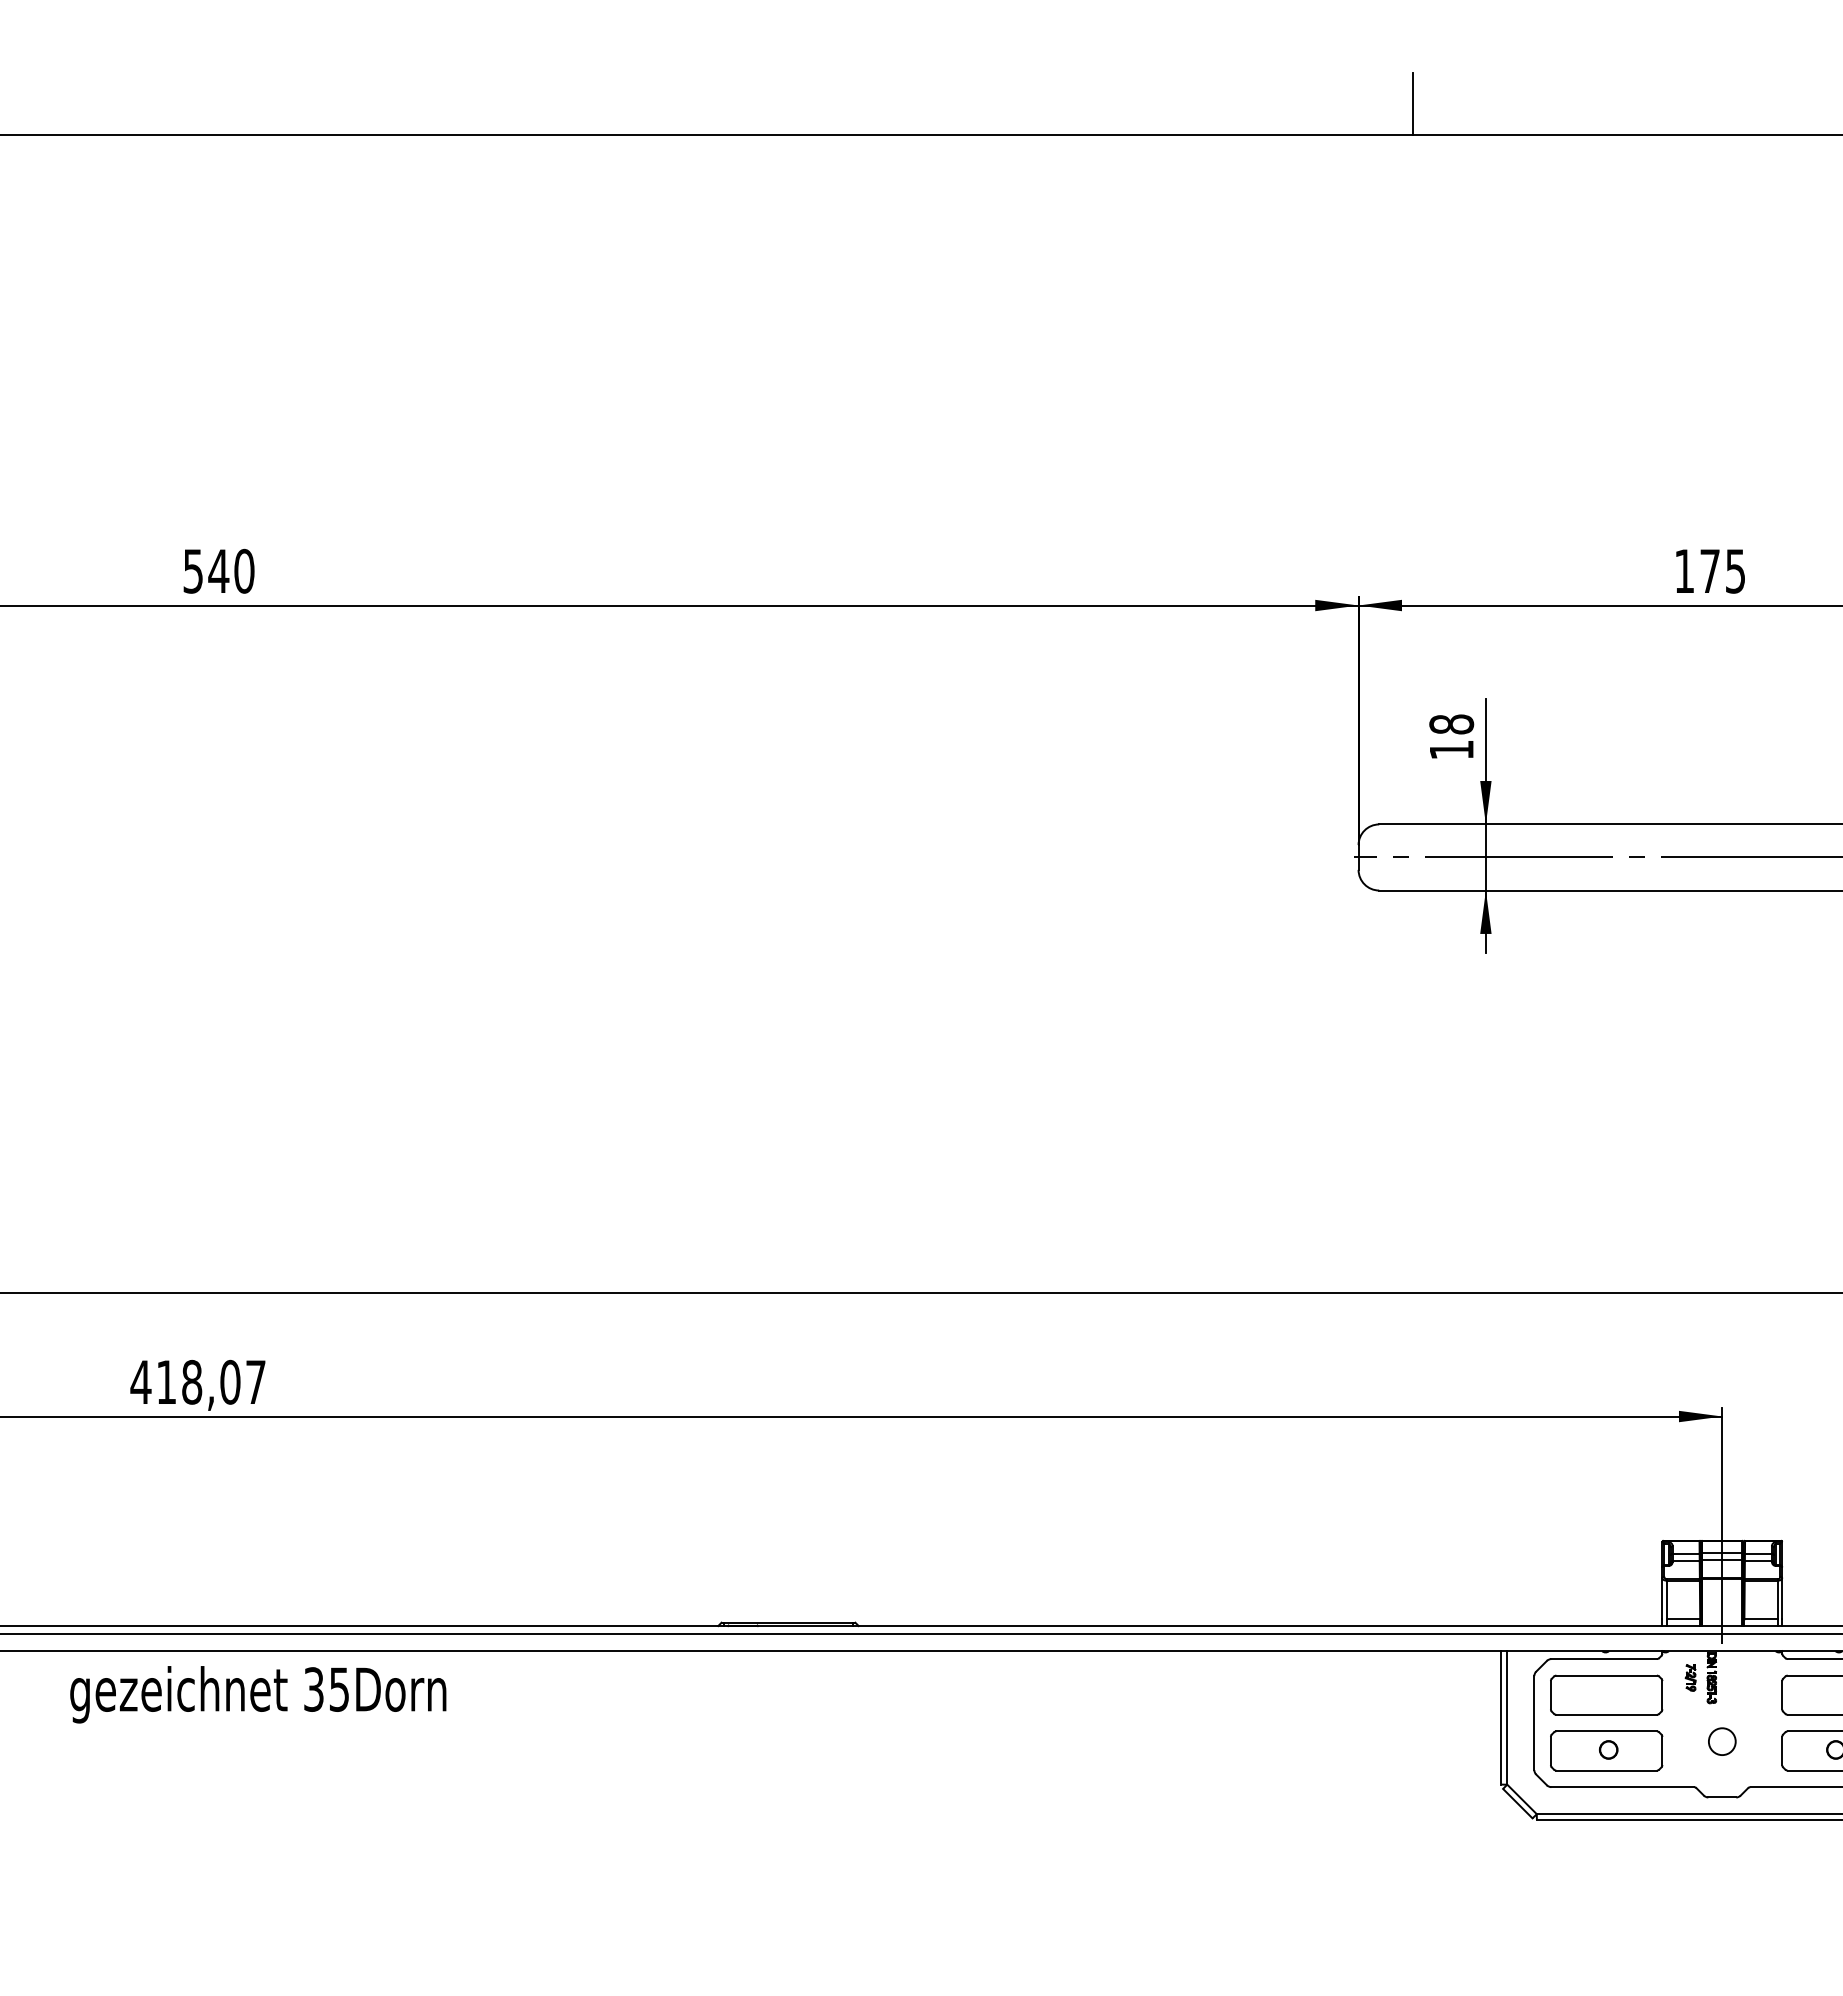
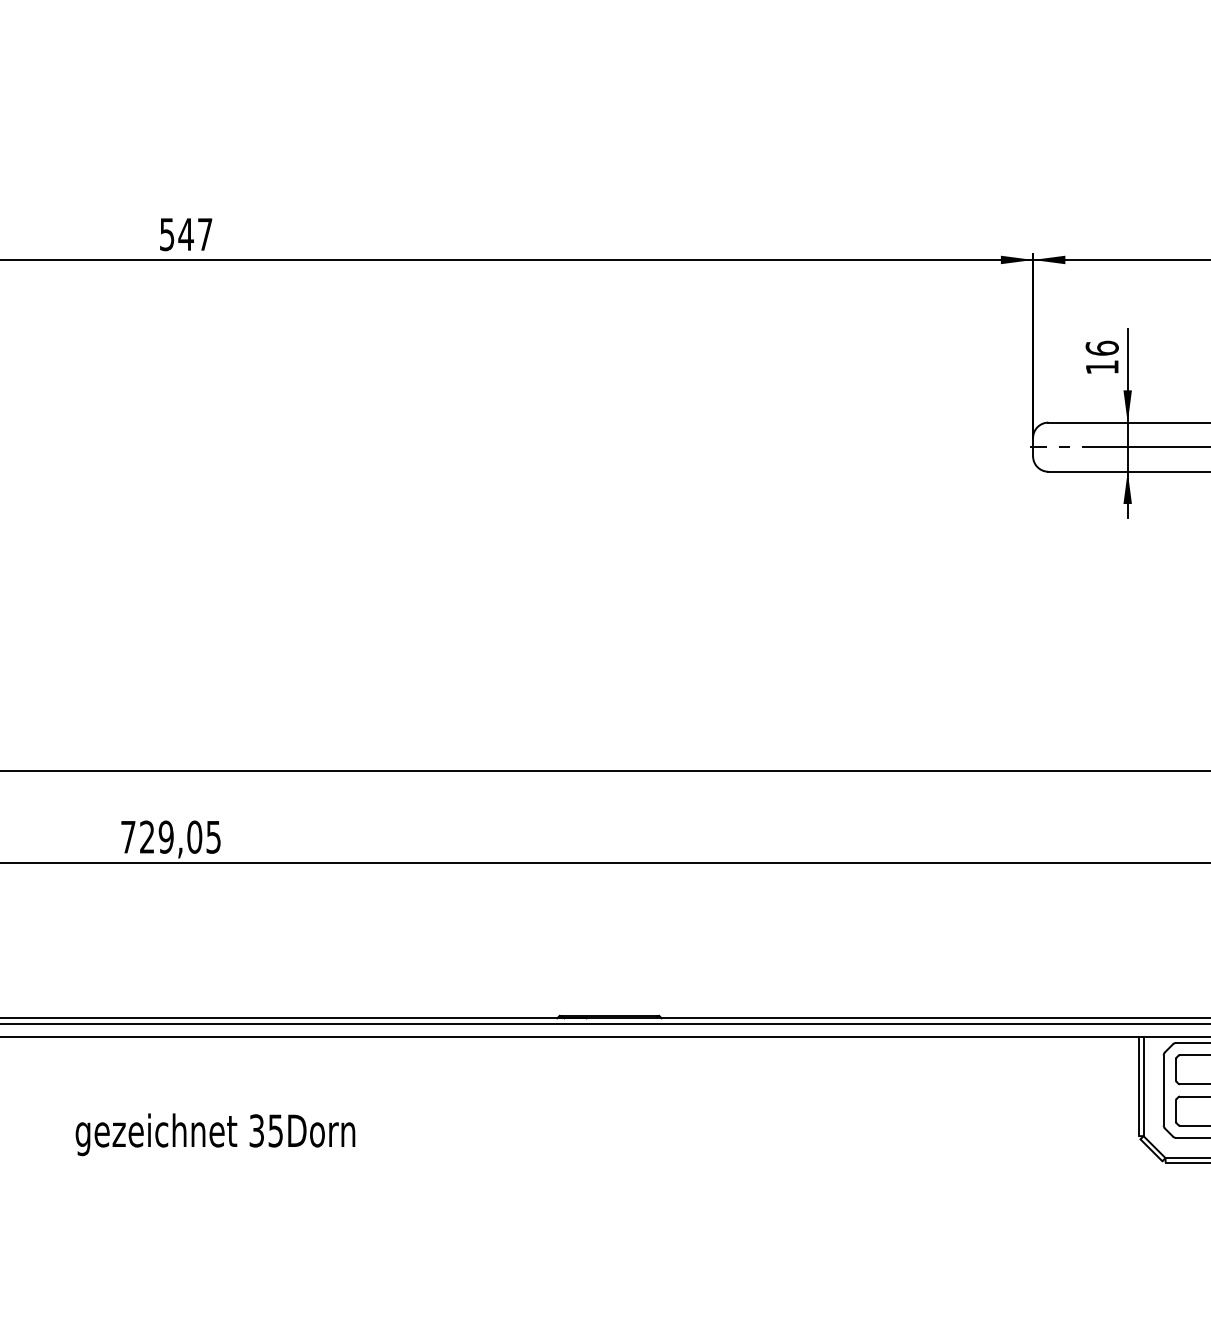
text: (244, 570) -> (205, 233), 540 -> 547
text: (1451, 724) -> (1102, 348), 18 -> 16
text: (197, 1381) -> (170, 836), 418,07 -> 729,05
text: (258, 1694) -> (215, 1134), moved

